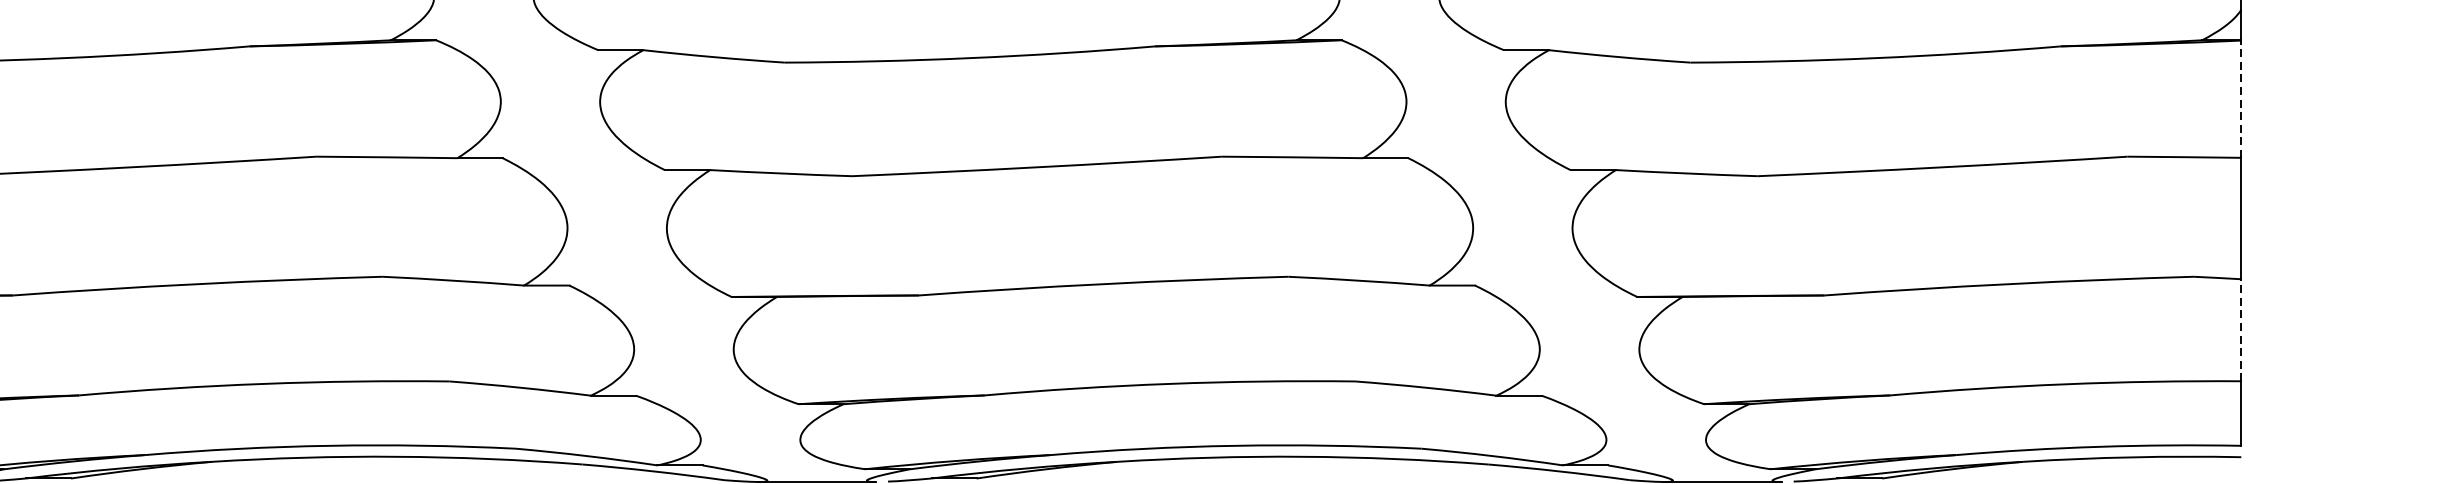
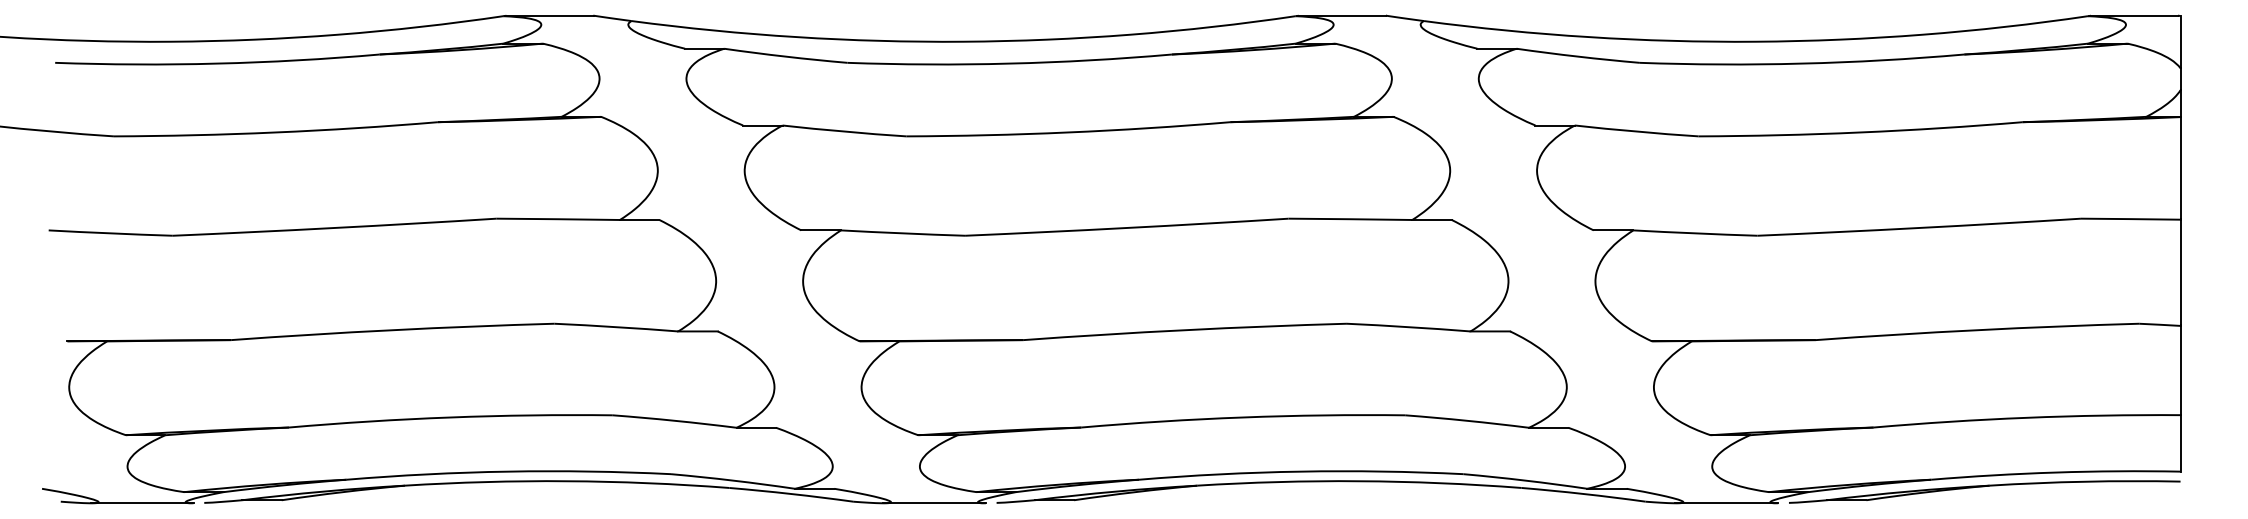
line: (2241, 98) -> (2180, 167), dashed -> solid
line: (2241, 329) -> (2180, 369), dashed -> solid

